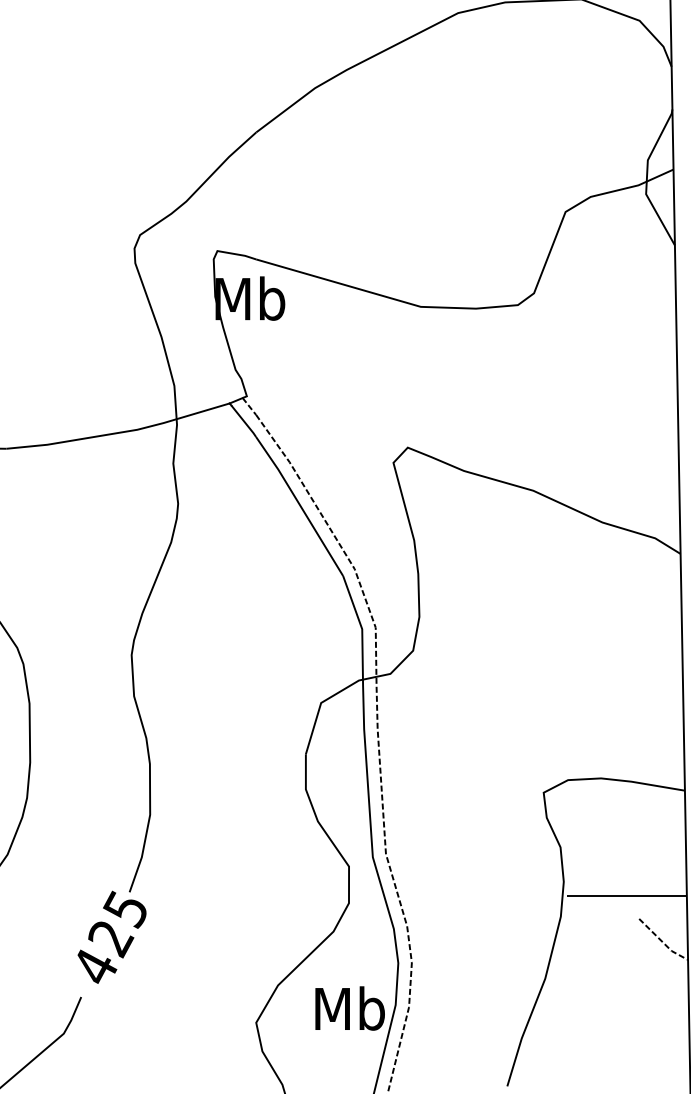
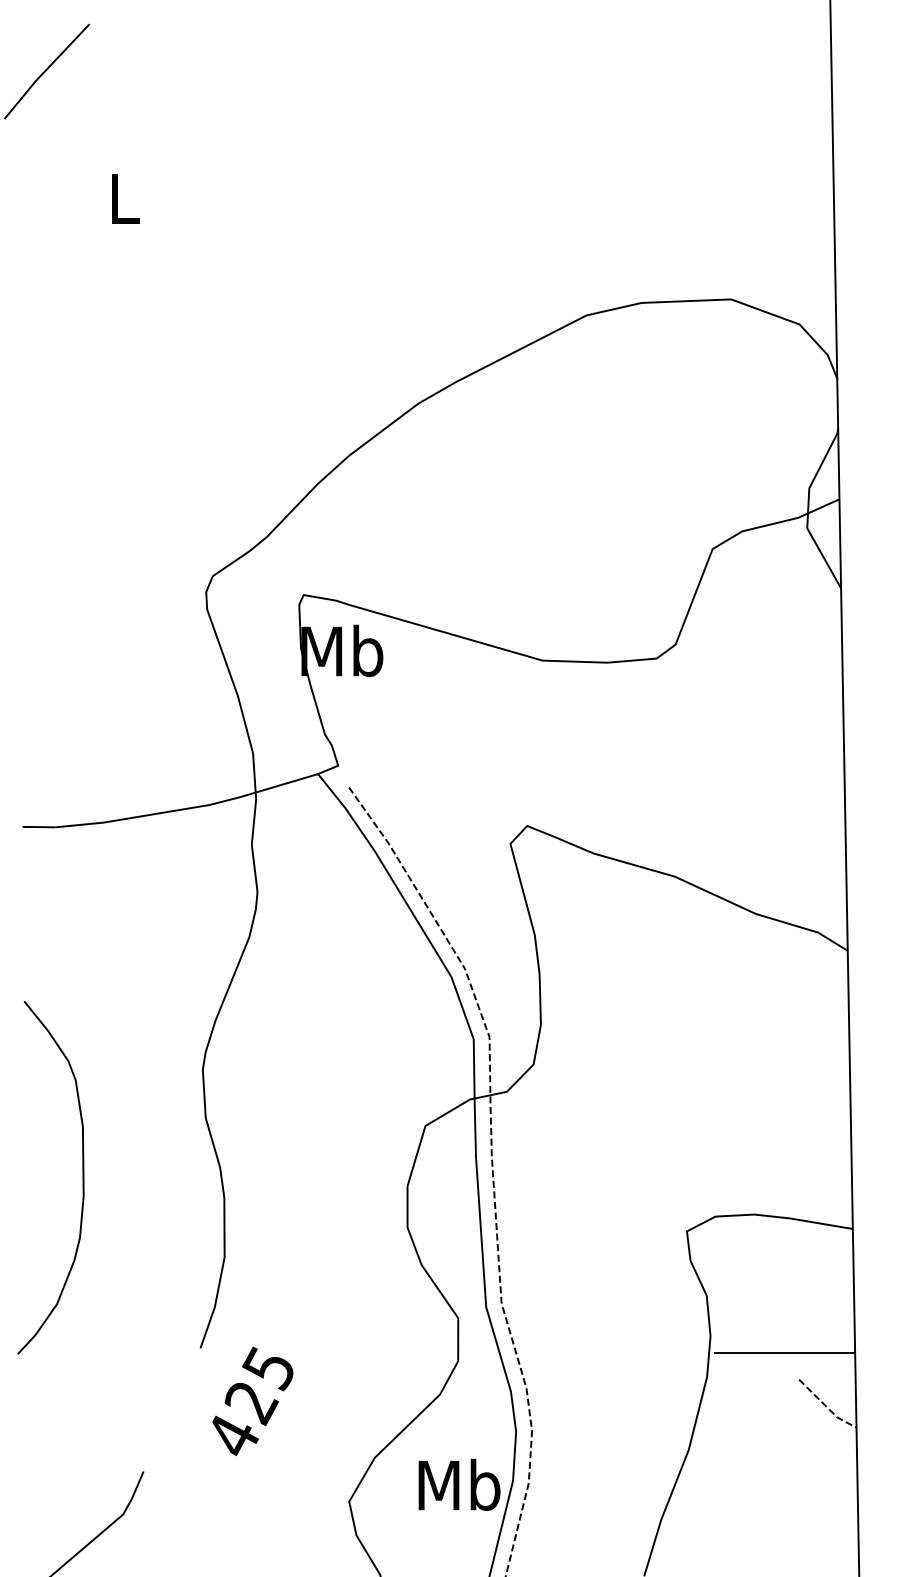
line: (249, 406) -> (341, 777), removed
text: (111, 937) -> (252, 1401), moved

